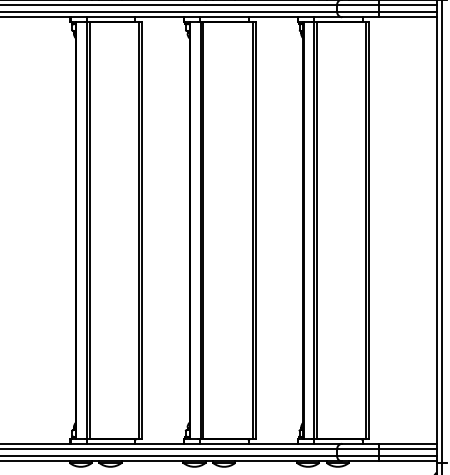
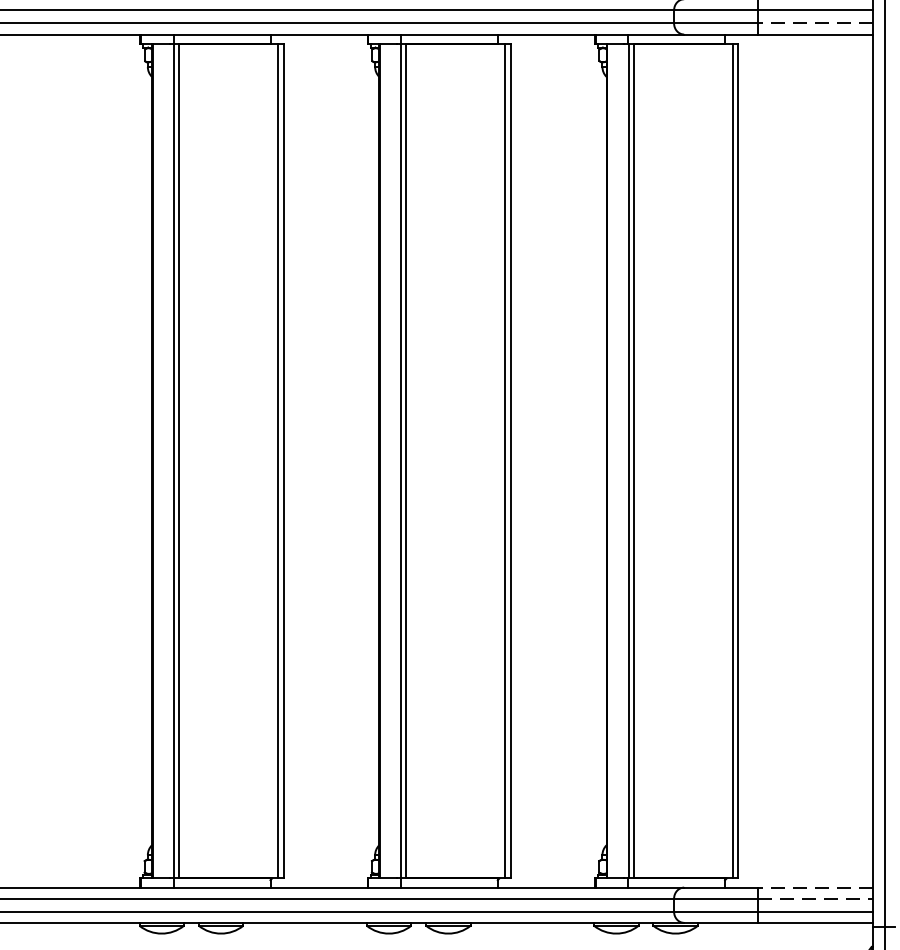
line: (407, 11) -> (814, 23), solid -> dashed
line: (407, 443) -> (814, 886), solid -> dashed
line: (407, 449) -> (814, 898), solid -> dashed

